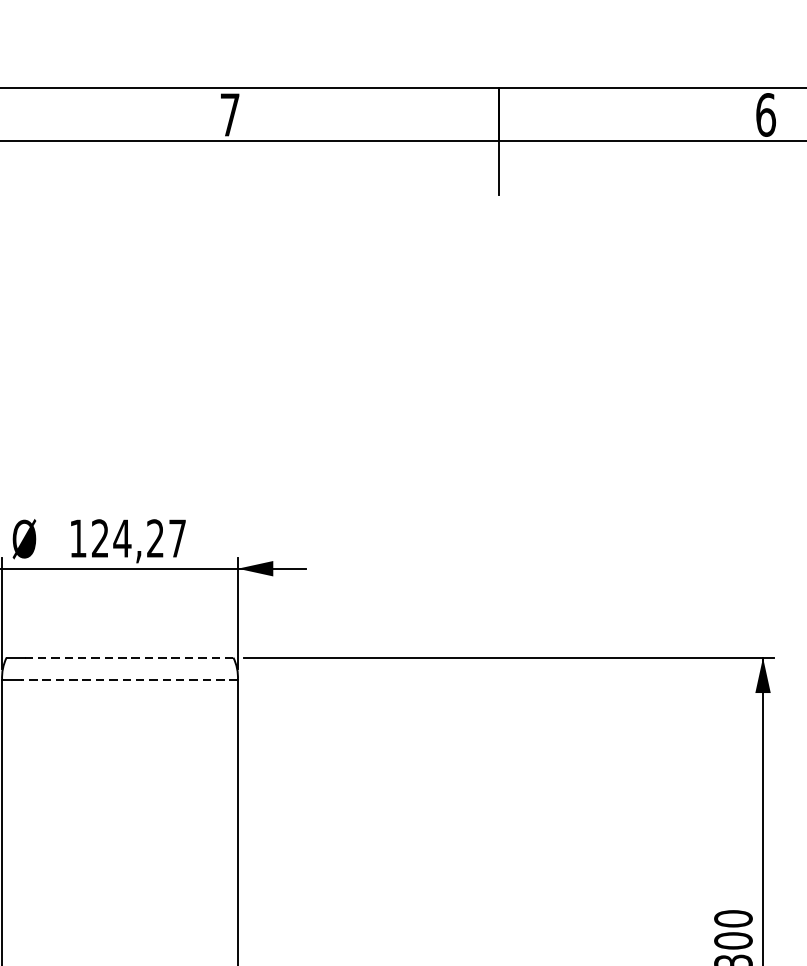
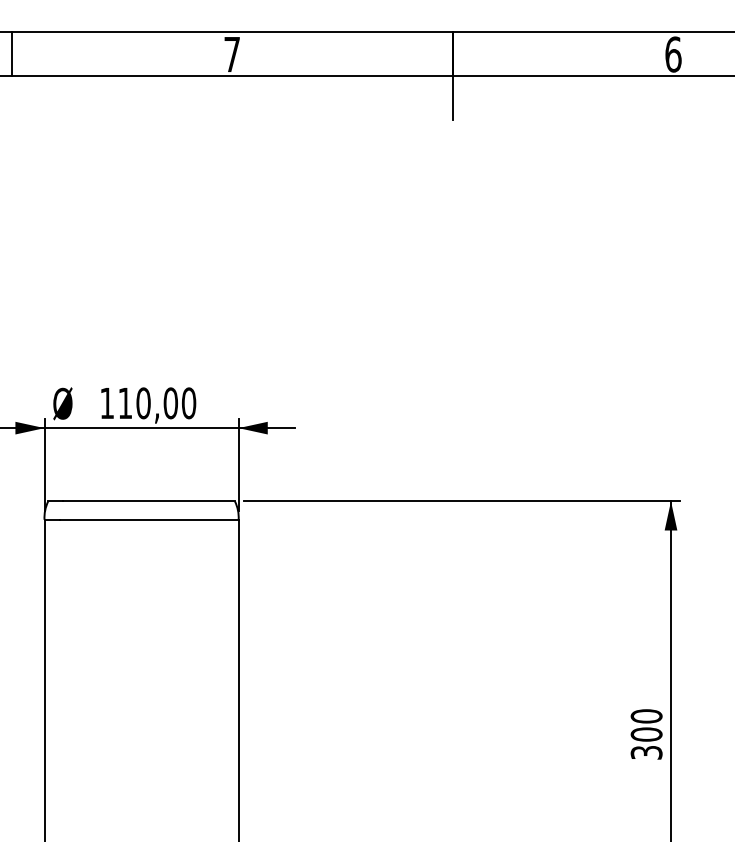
text: (139, 538) -> (157, 403), 124,27 -> 110,00
line: (129, 657) -> (149, 501), dashed -> solid
line: (128, 679) -> (148, 519), dashed -> solid

